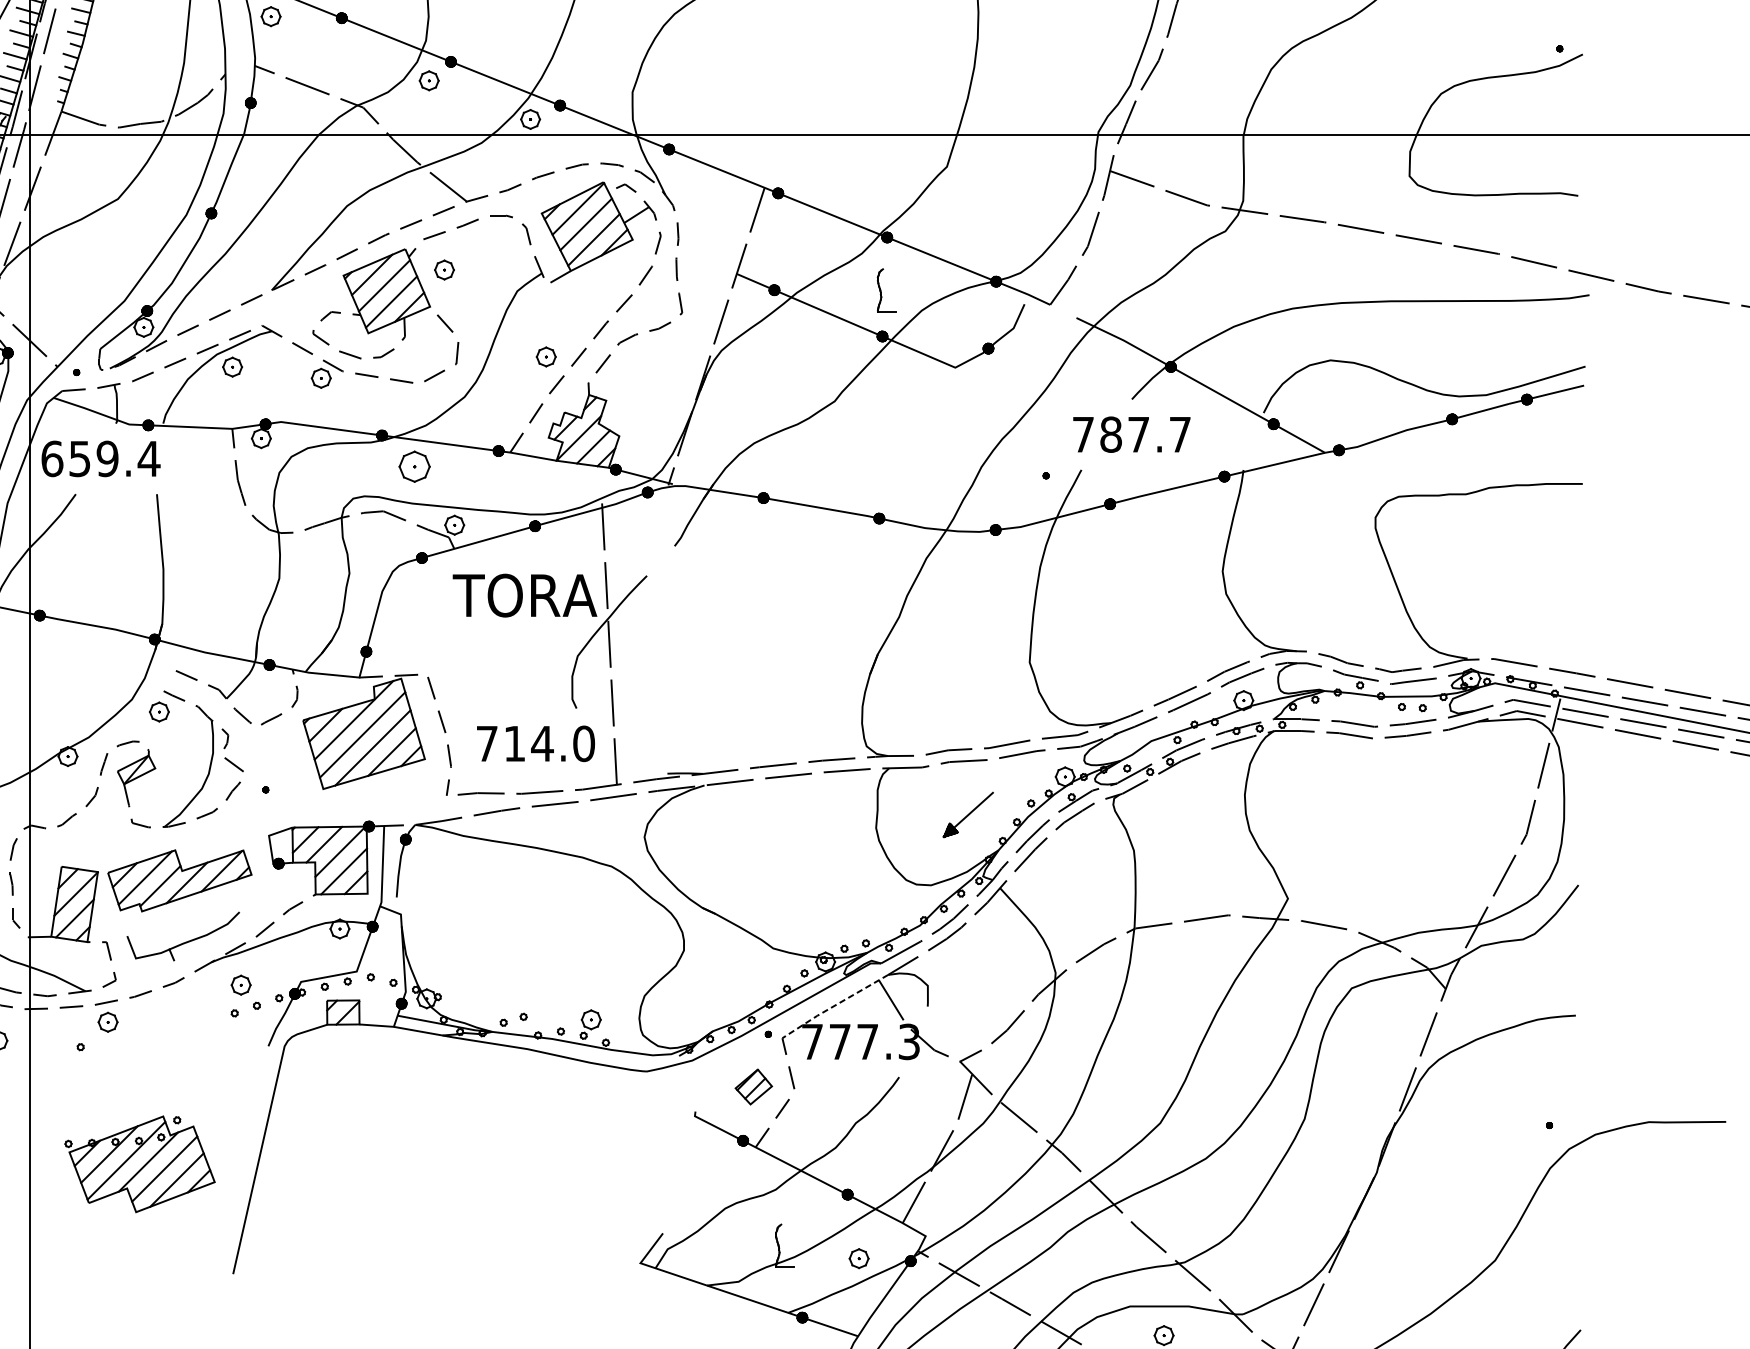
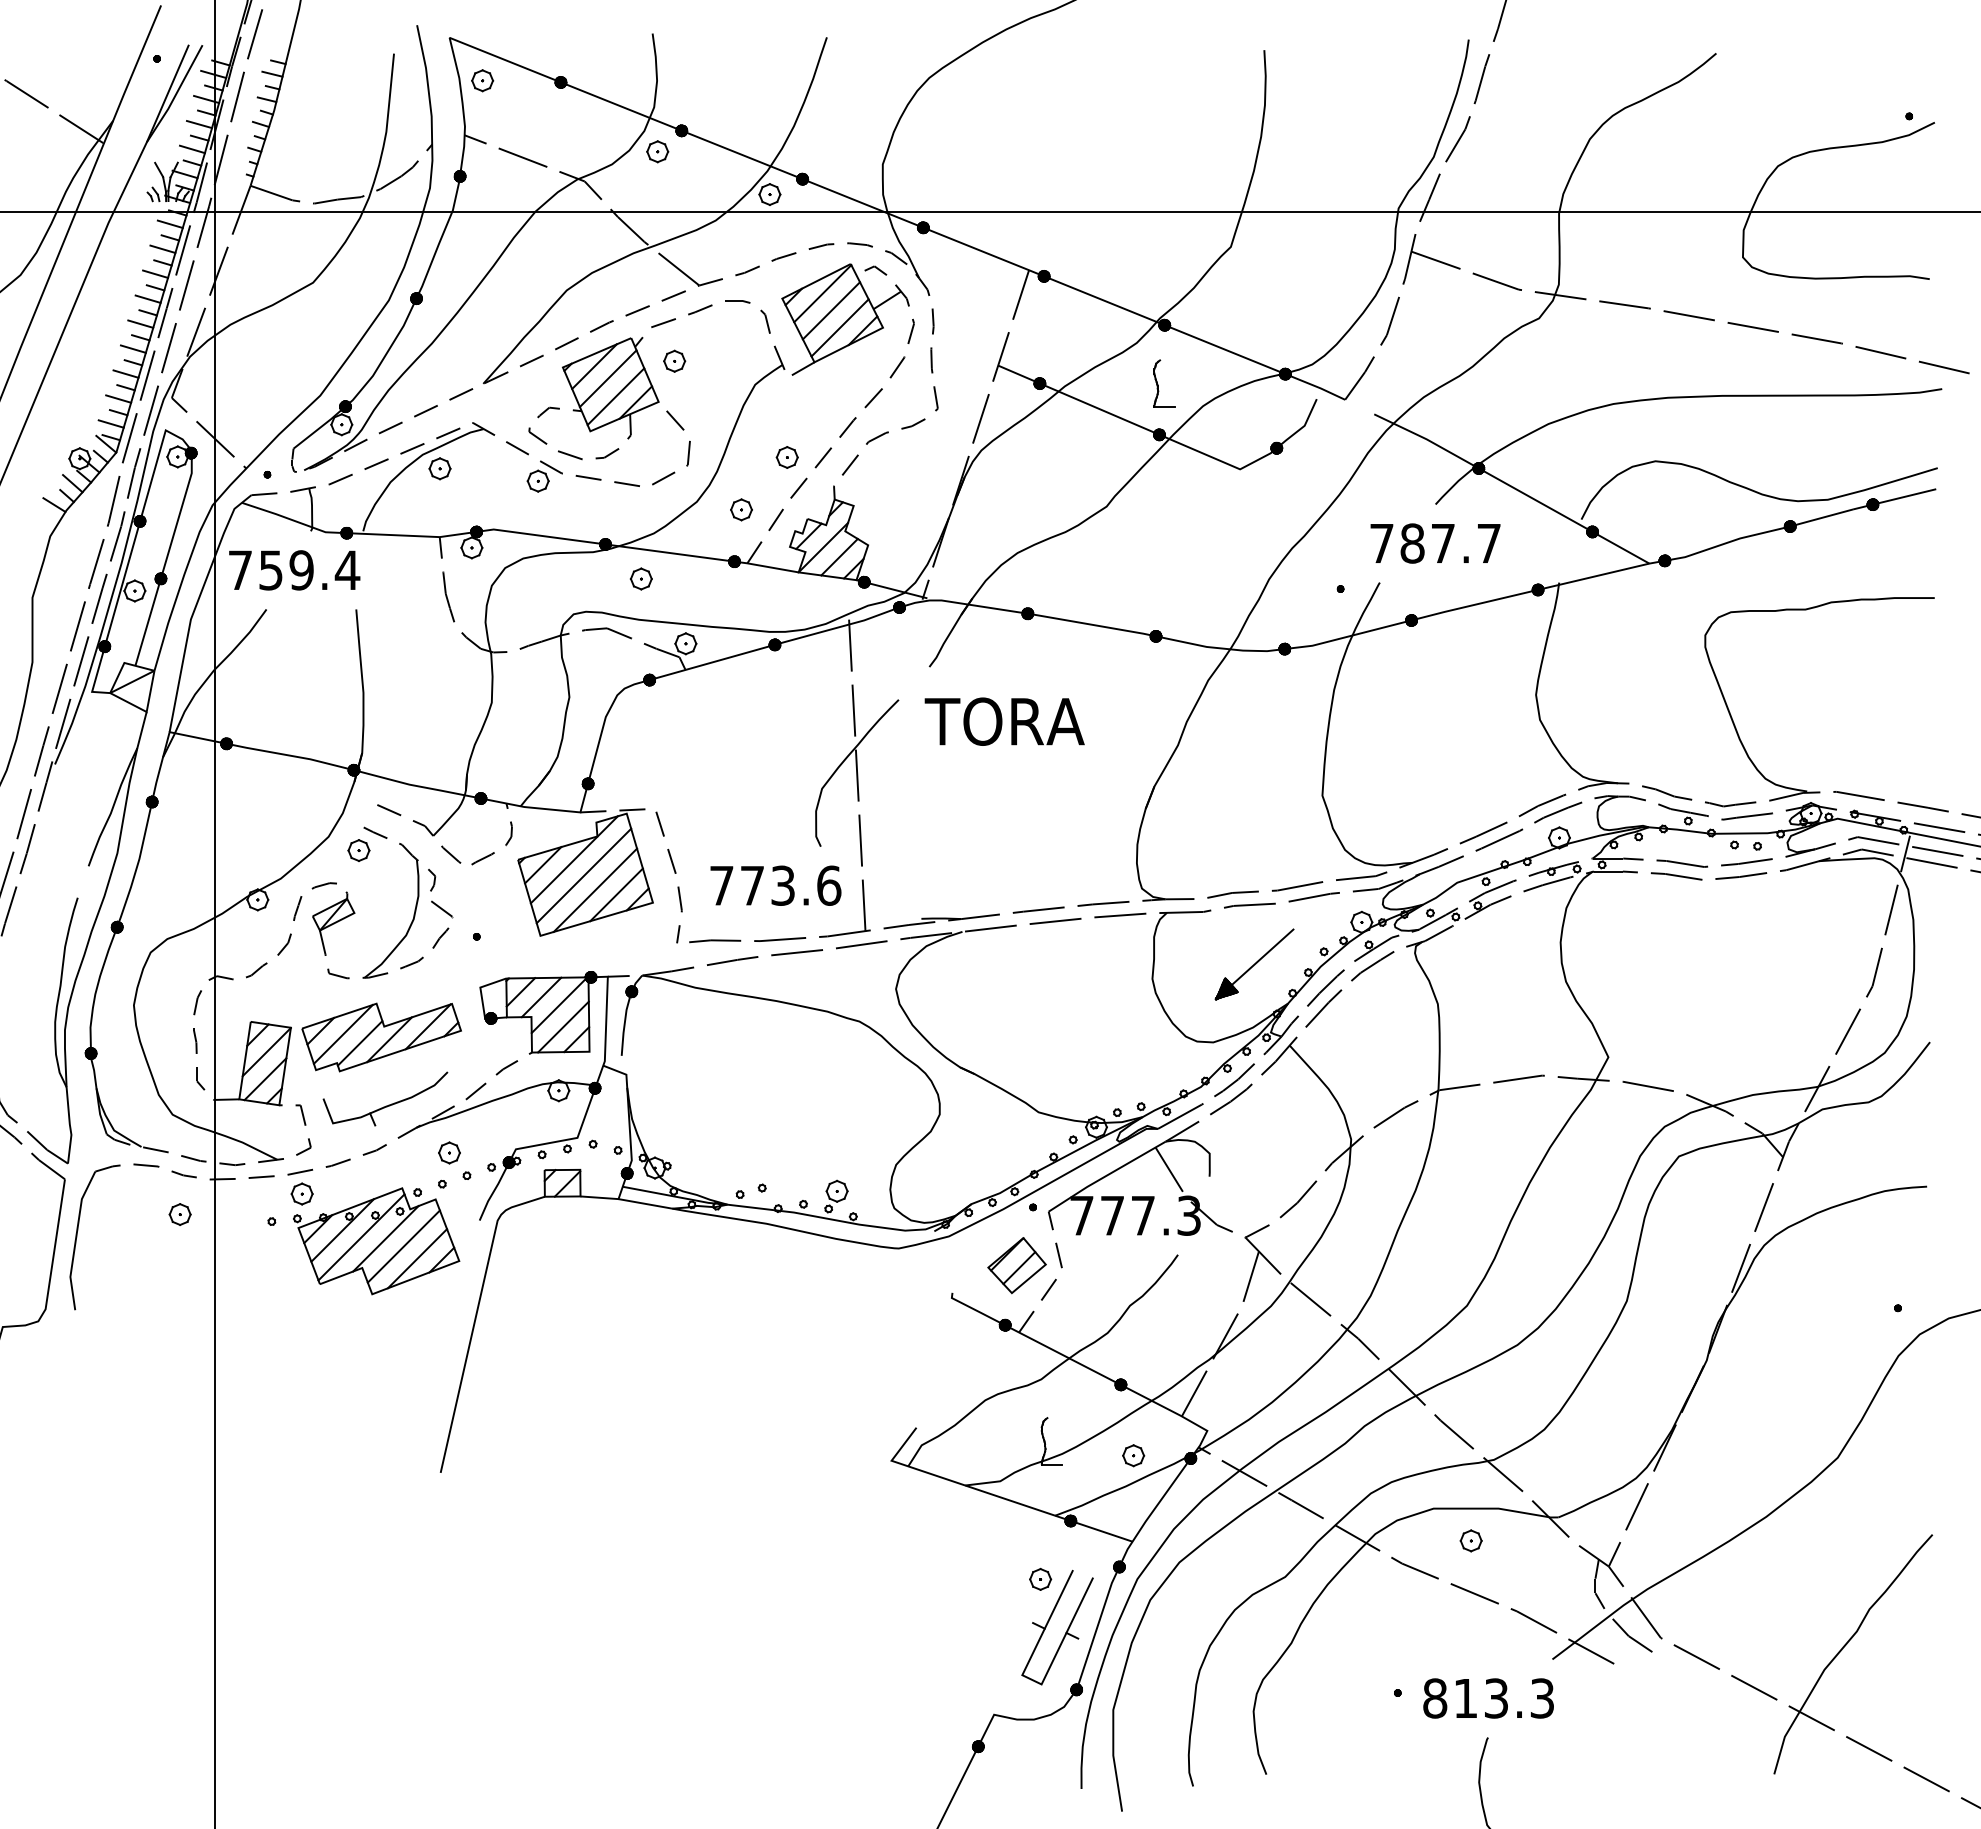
part: (504, 403) -> (741, 509), added
text: (52, 459) -> (240, 570), 659.4 -> 759.4
part: (413, 466) -> (640, 578), size x0.62
text: (524, 595) -> (1004, 721), moved
text: (550, 743) -> (791, 885), 714.0 -> 773.6
part: (968, 814) -> (1254, 964), size x1.43
line: (834, 1005) -> (1106, 1175), dashed -> solid
part: (753, 1086) -> (1016, 1265), size x1.43
part: (139, 1164) -> (376, 1241), moved

